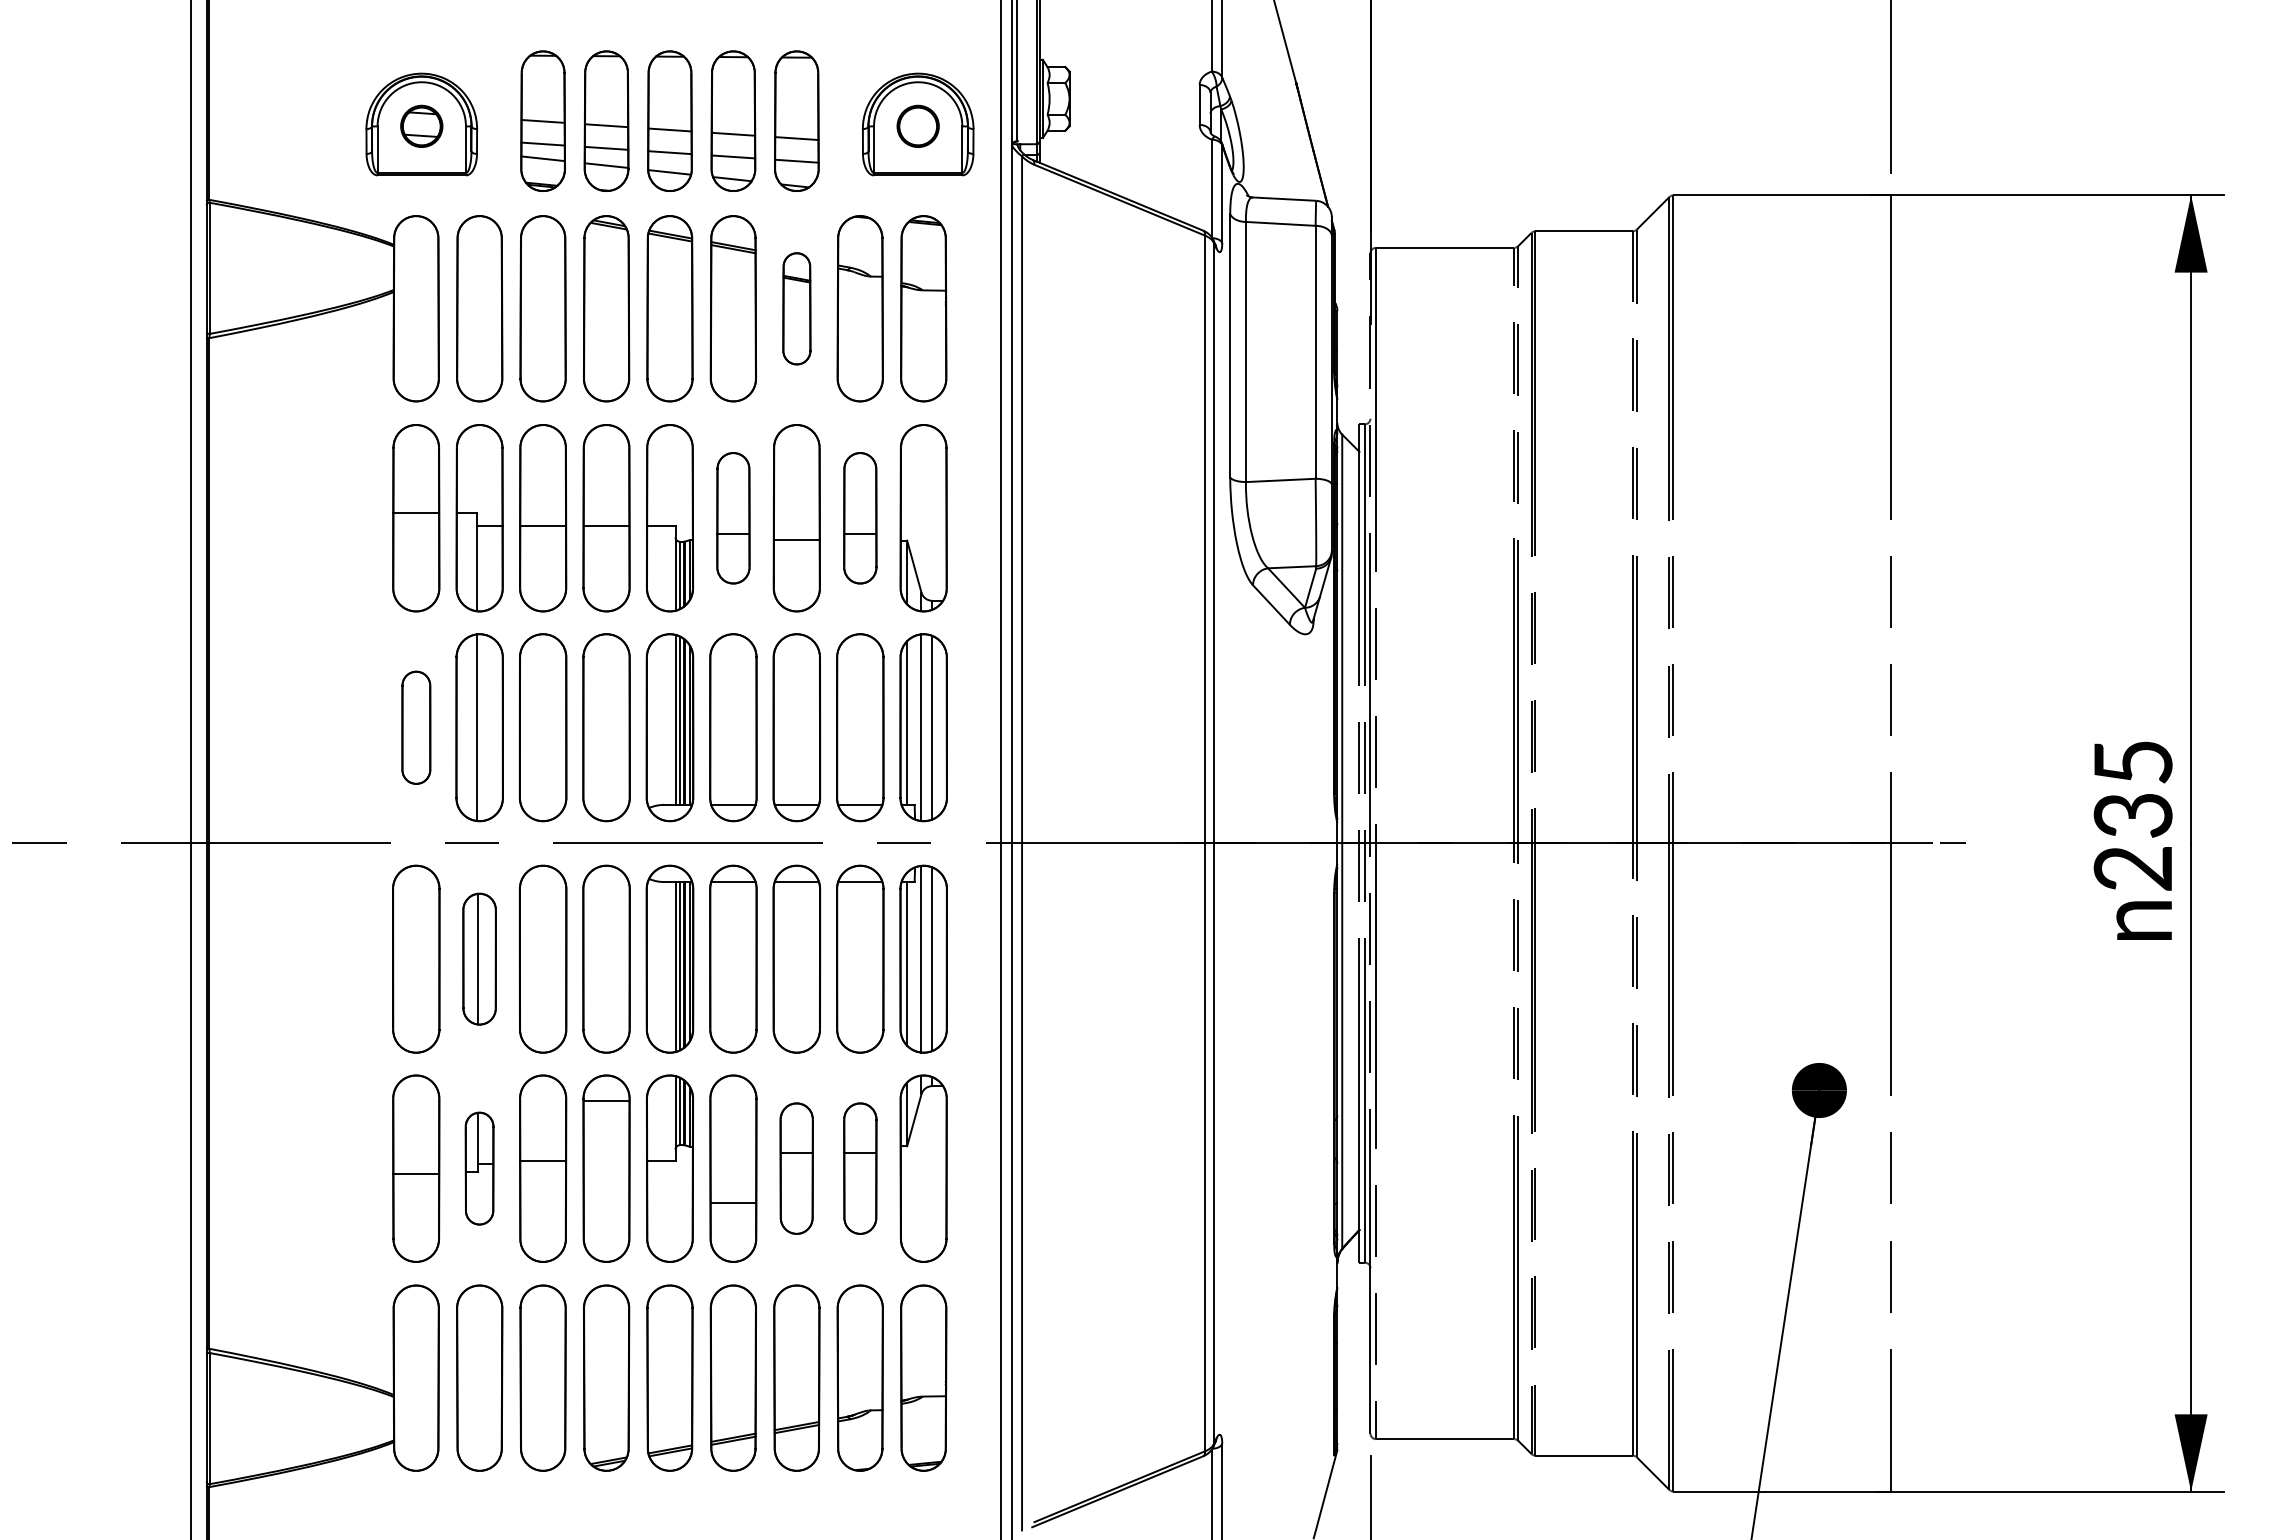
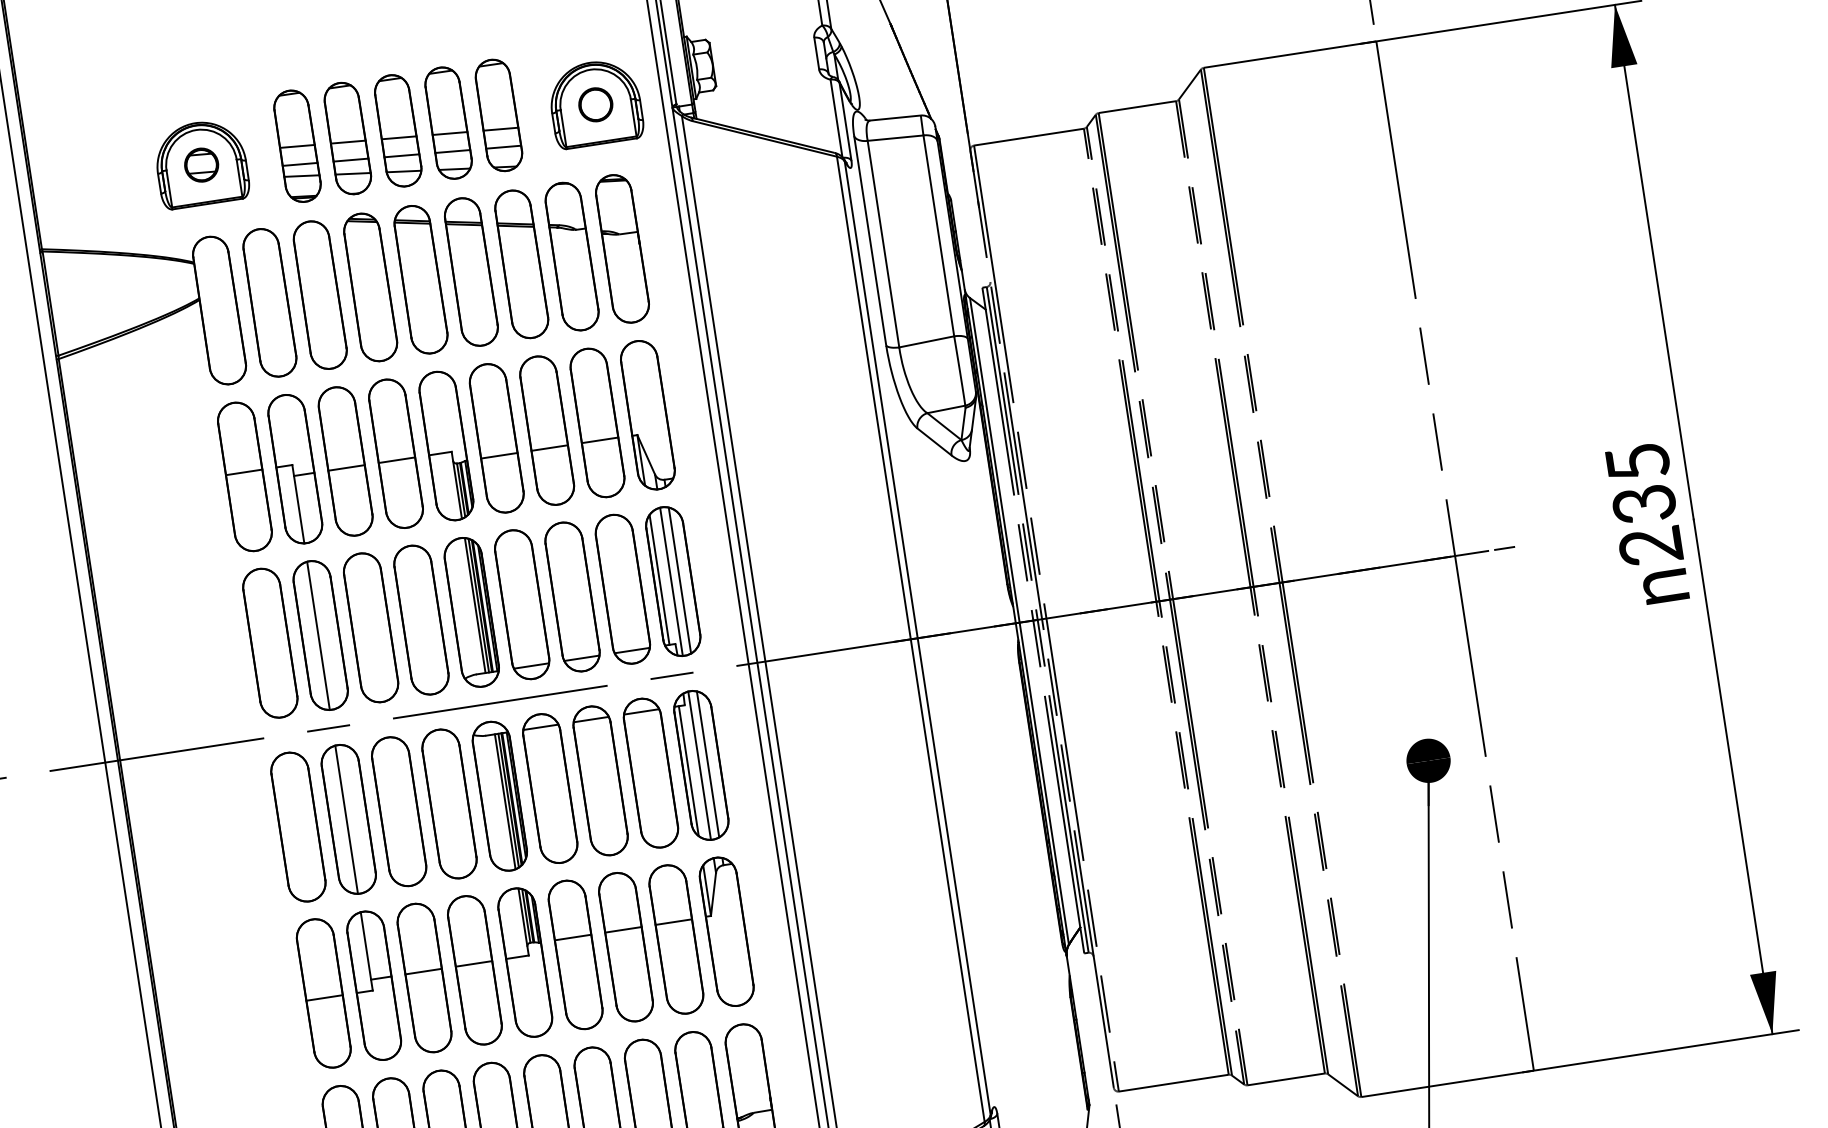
part: (796, 308) -> (521, 264), size x1.67
part: (733, 518) -> (496, 438), size x1.43
part: (860, 518) -> (597, 423), size x1.43
part: (416, 727) -> (270, 643), size x1.67
part: (479, 958) -> (348, 818), size x1.43
line: (606, 1100) -> (473, 963), moved
part: (479, 1168) -> (374, 985), size x1.67
part: (796, 1168) -> (625, 947), size x1.43
part: (860, 1168) -> (676, 939), size x1.43
line: (733, 1202) -> (573, 937), moved

